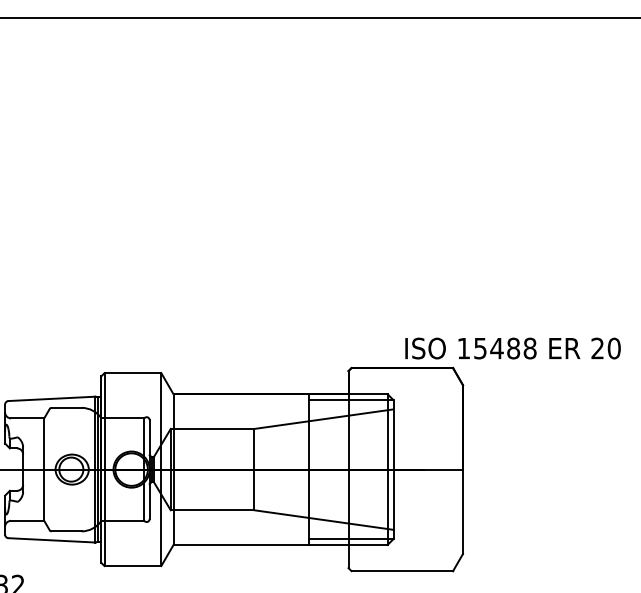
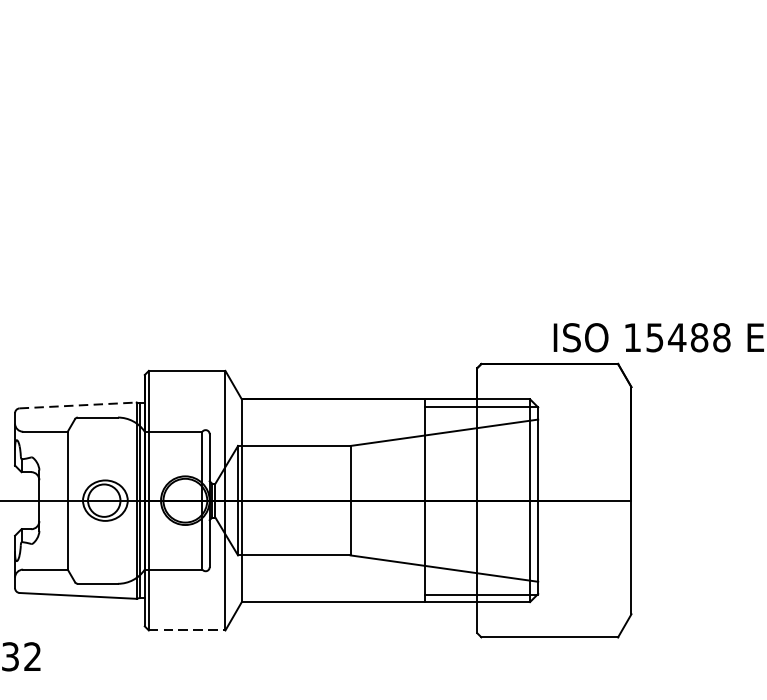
line: (51, 398) -> (77, 404), solid -> dashed
line: (133, 566) -> (187, 631), solid -> dashed

